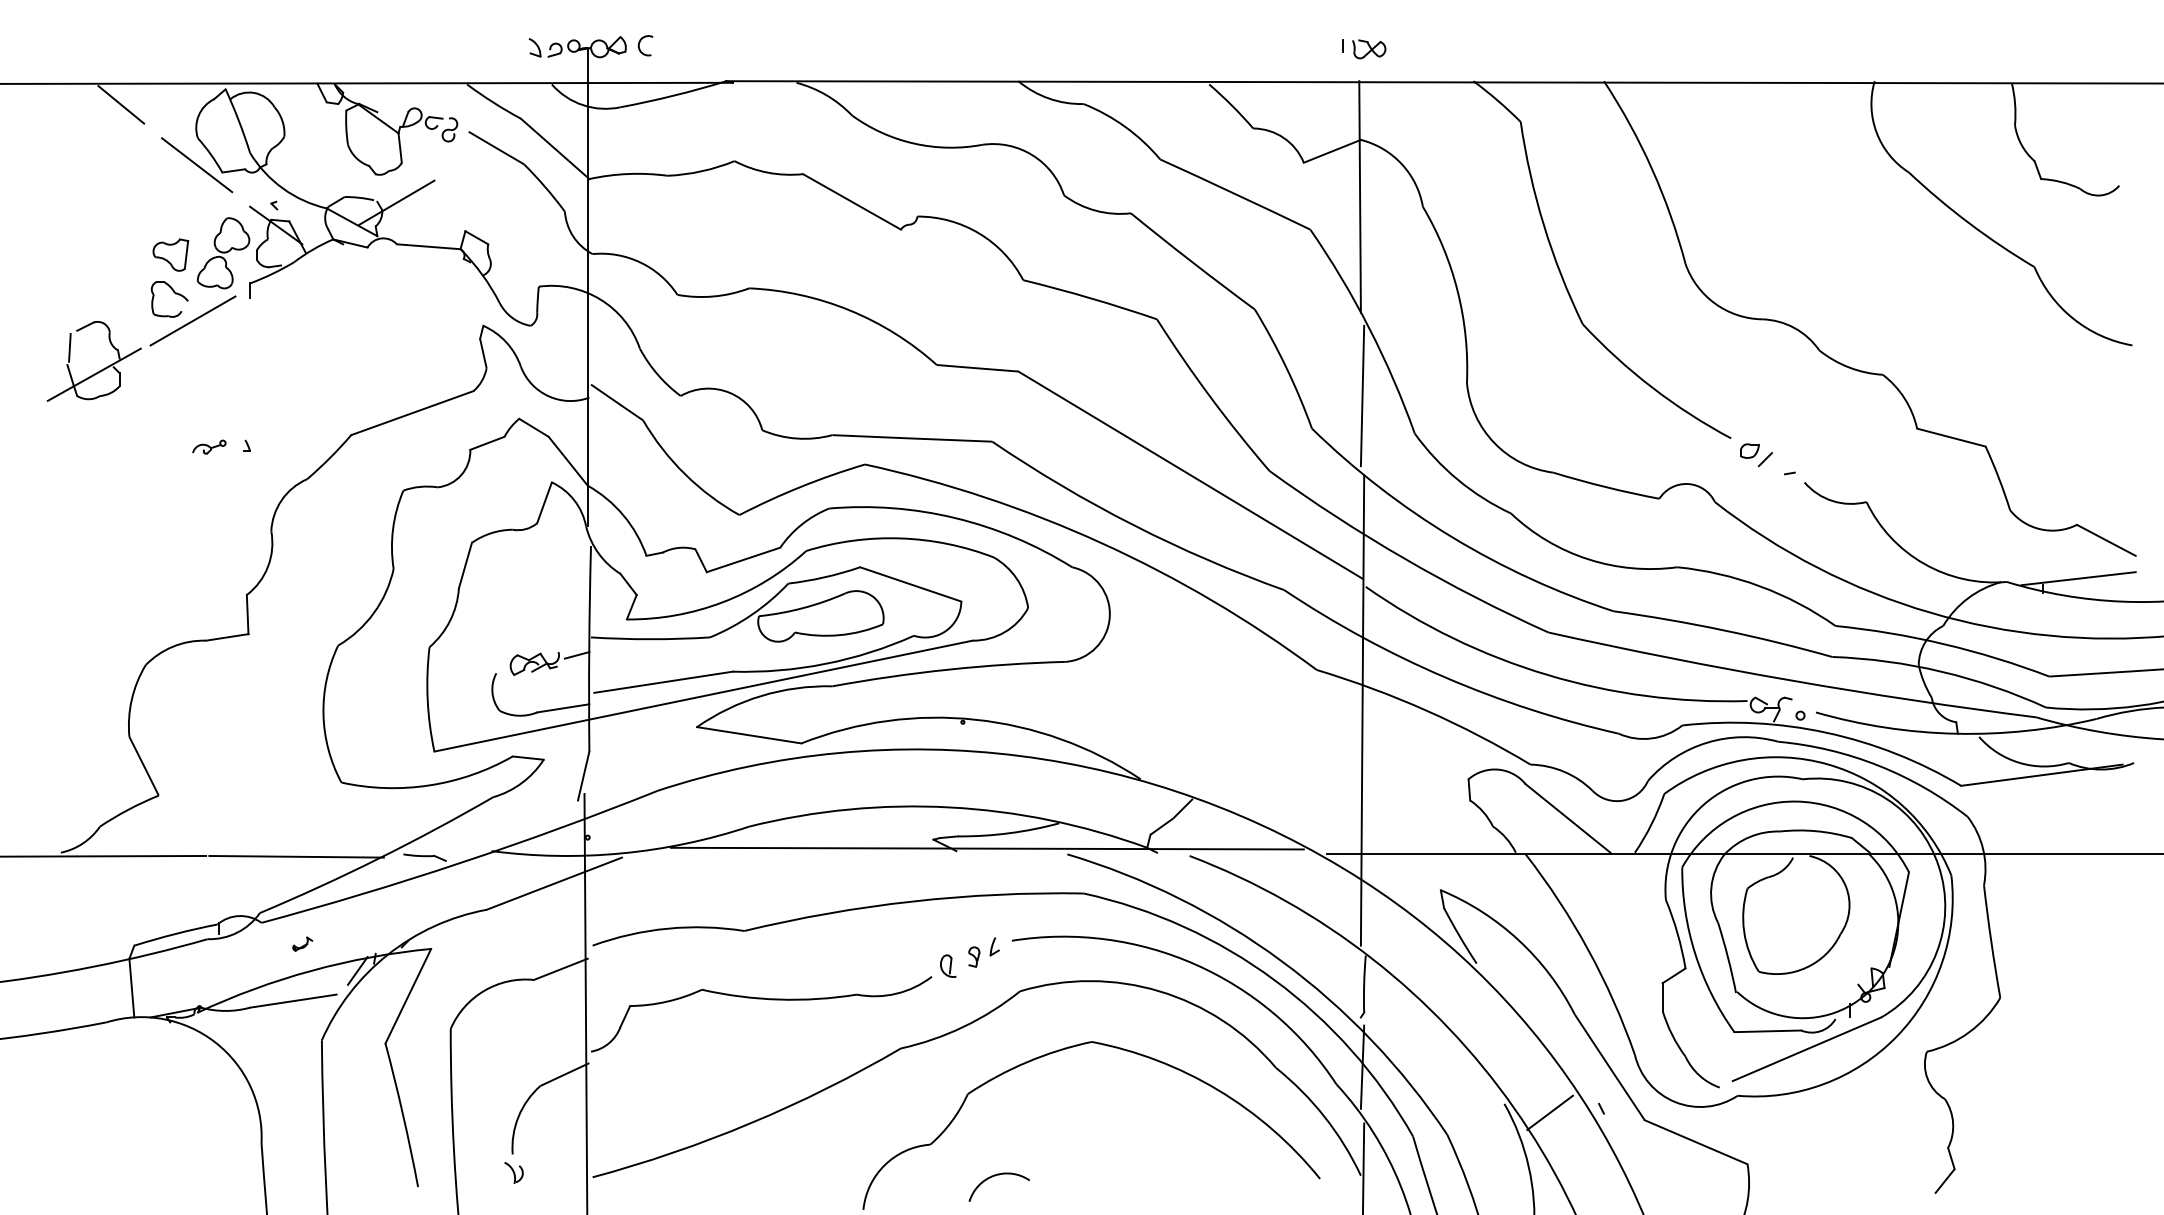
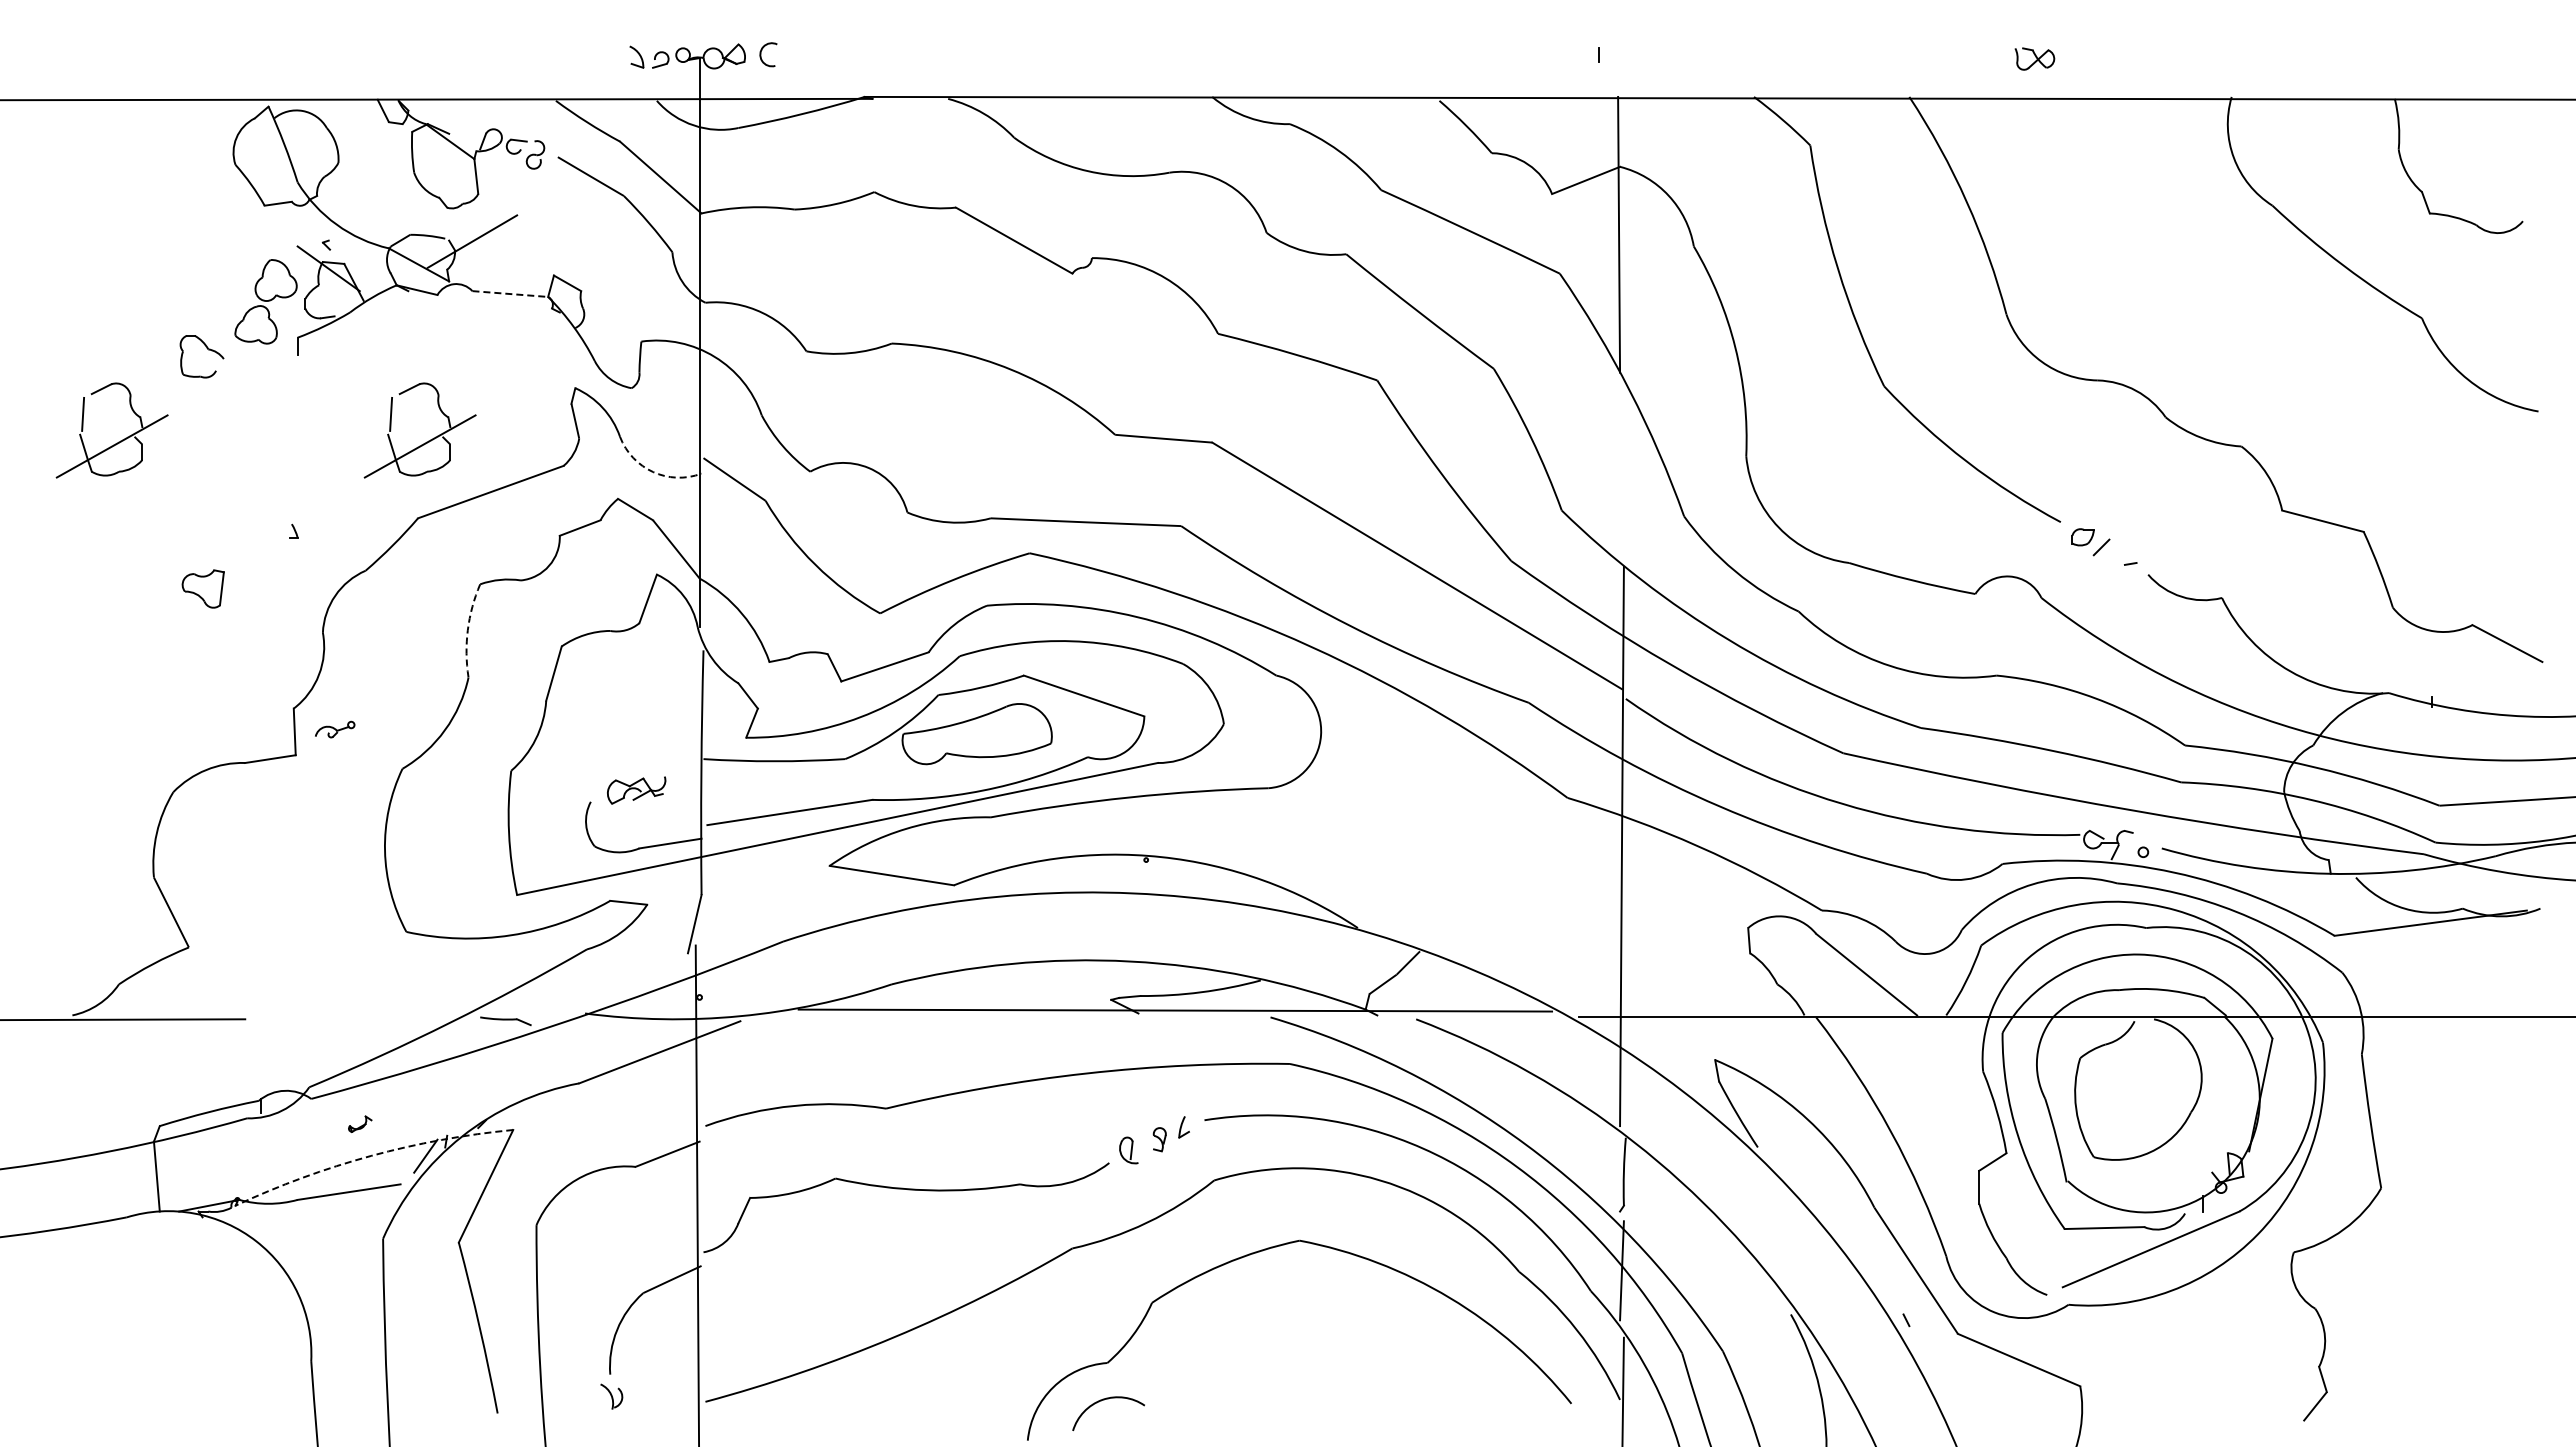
part: (1368, 48) -> (2034, 58), moved
line: (121, 104) -> (144, 124), removed
line: (197, 164) -> (234, 196), removed
line: (428, 247) -> (510, 294), solid -> dashed
part: (170, 254) -> (202, 588), moved
line: (192, 321) -> (229, 382), removed
part: (358, 370) -> (426, 441), added
line: (1362, 395) -> (1621, 471), removed
arc: (549, 396) -> (653, 472), solid -> dashed
part: (209, 447) -> (335, 729), moved
arc: (392, 529) -> (467, 630), solid -> dashed
line: (2078, 578) -> (2474, 688), removed
line: (576, 655) -> (686, 780), removed
line: (296, 856) -> (352, 1020), removed
arc: (312, 970) -> (371, 1155), solid -> dashed
line: (1550, 1112) -> (1845, 1324), removed
arc: (995, 1176) -> (1104, 1400), moved

